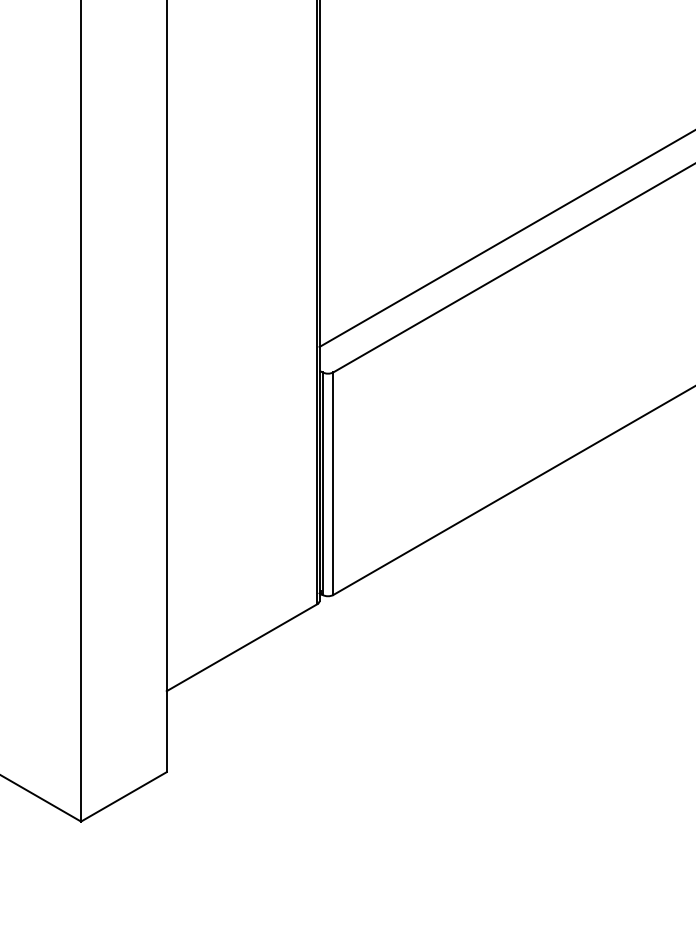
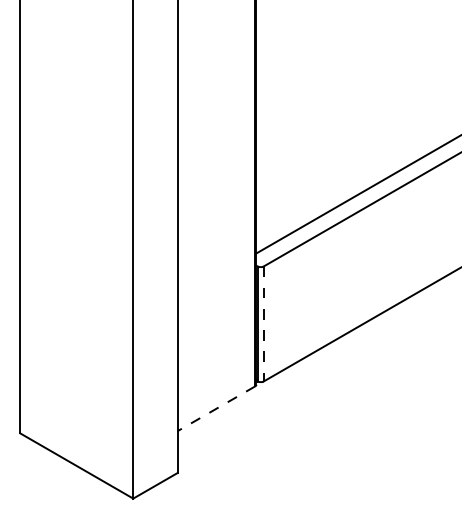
line: (333, 484) -> (263, 324), solid -> dashed
line: (242, 647) -> (216, 408), solid -> dashed

